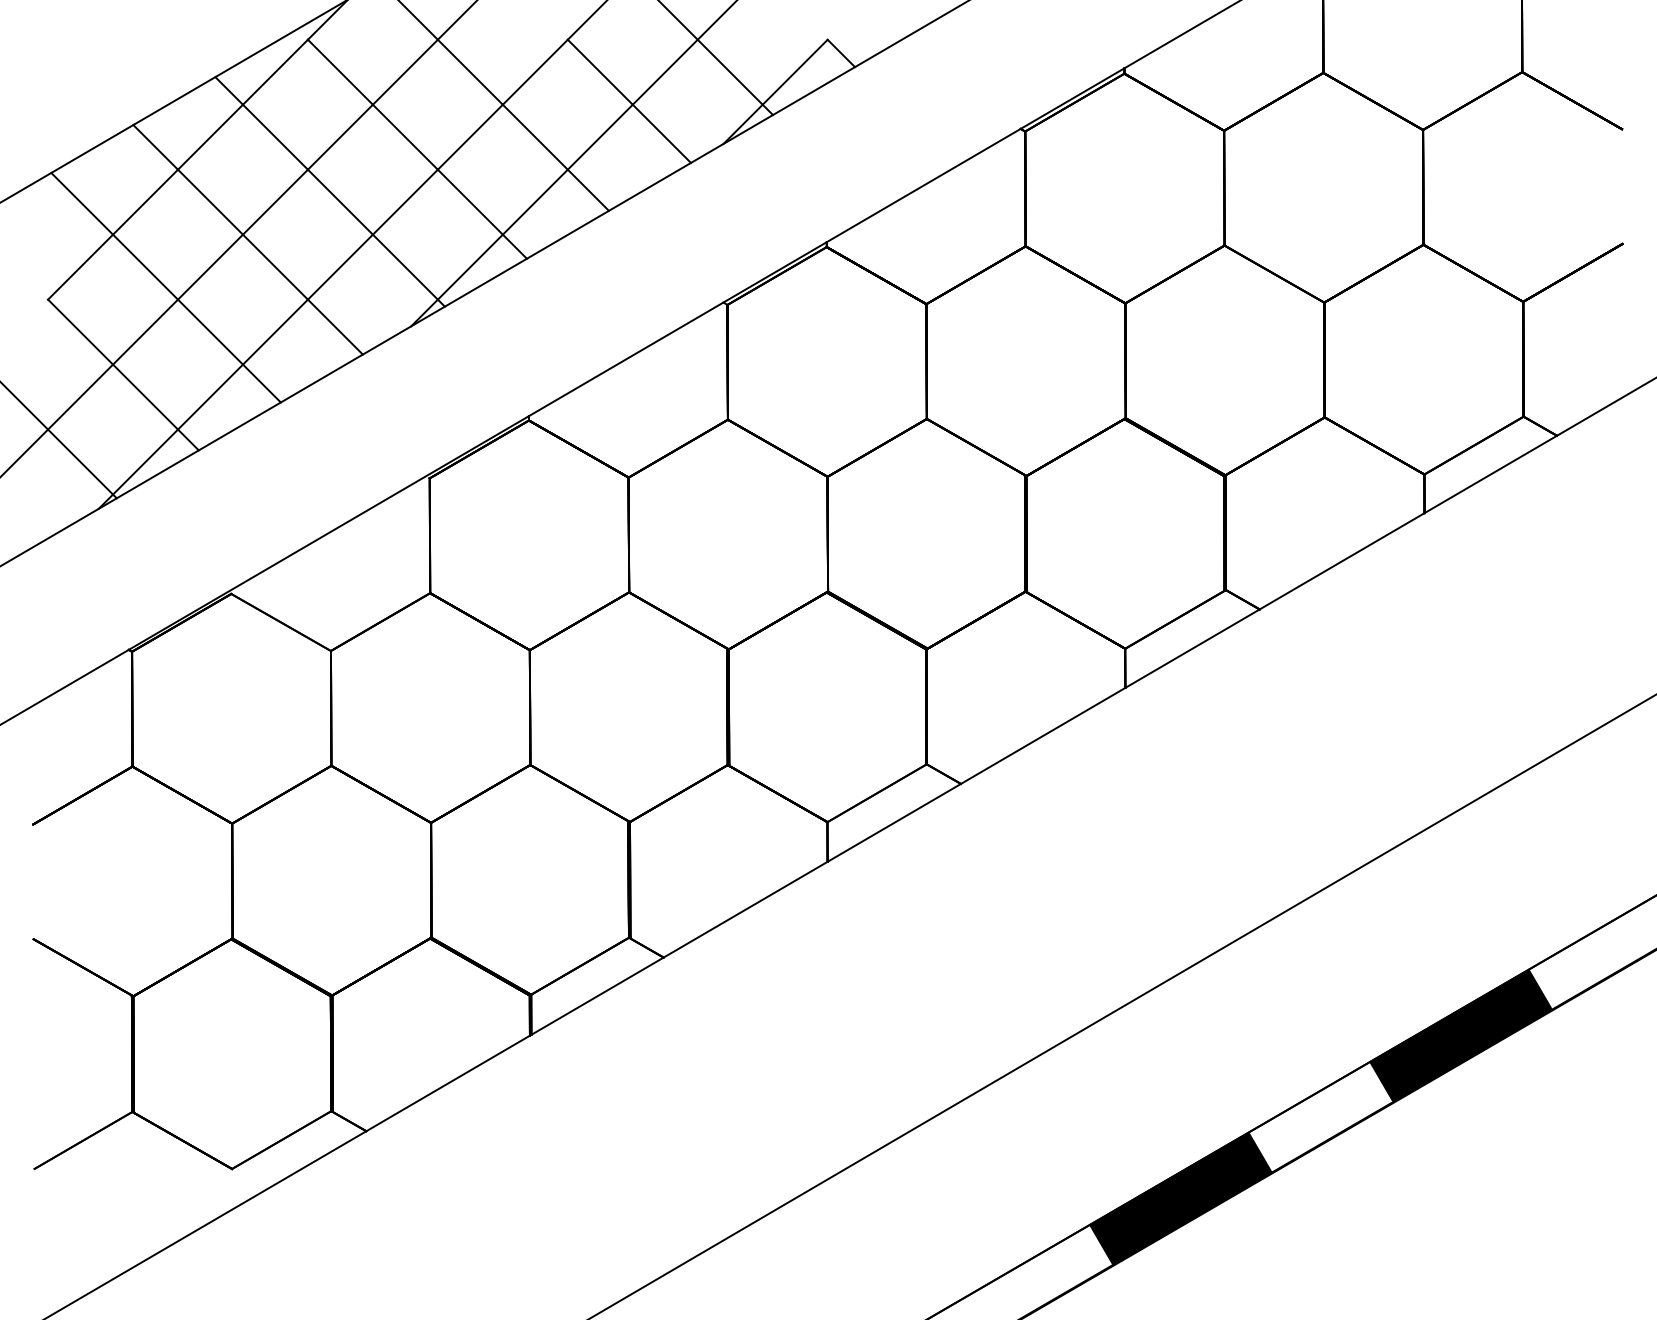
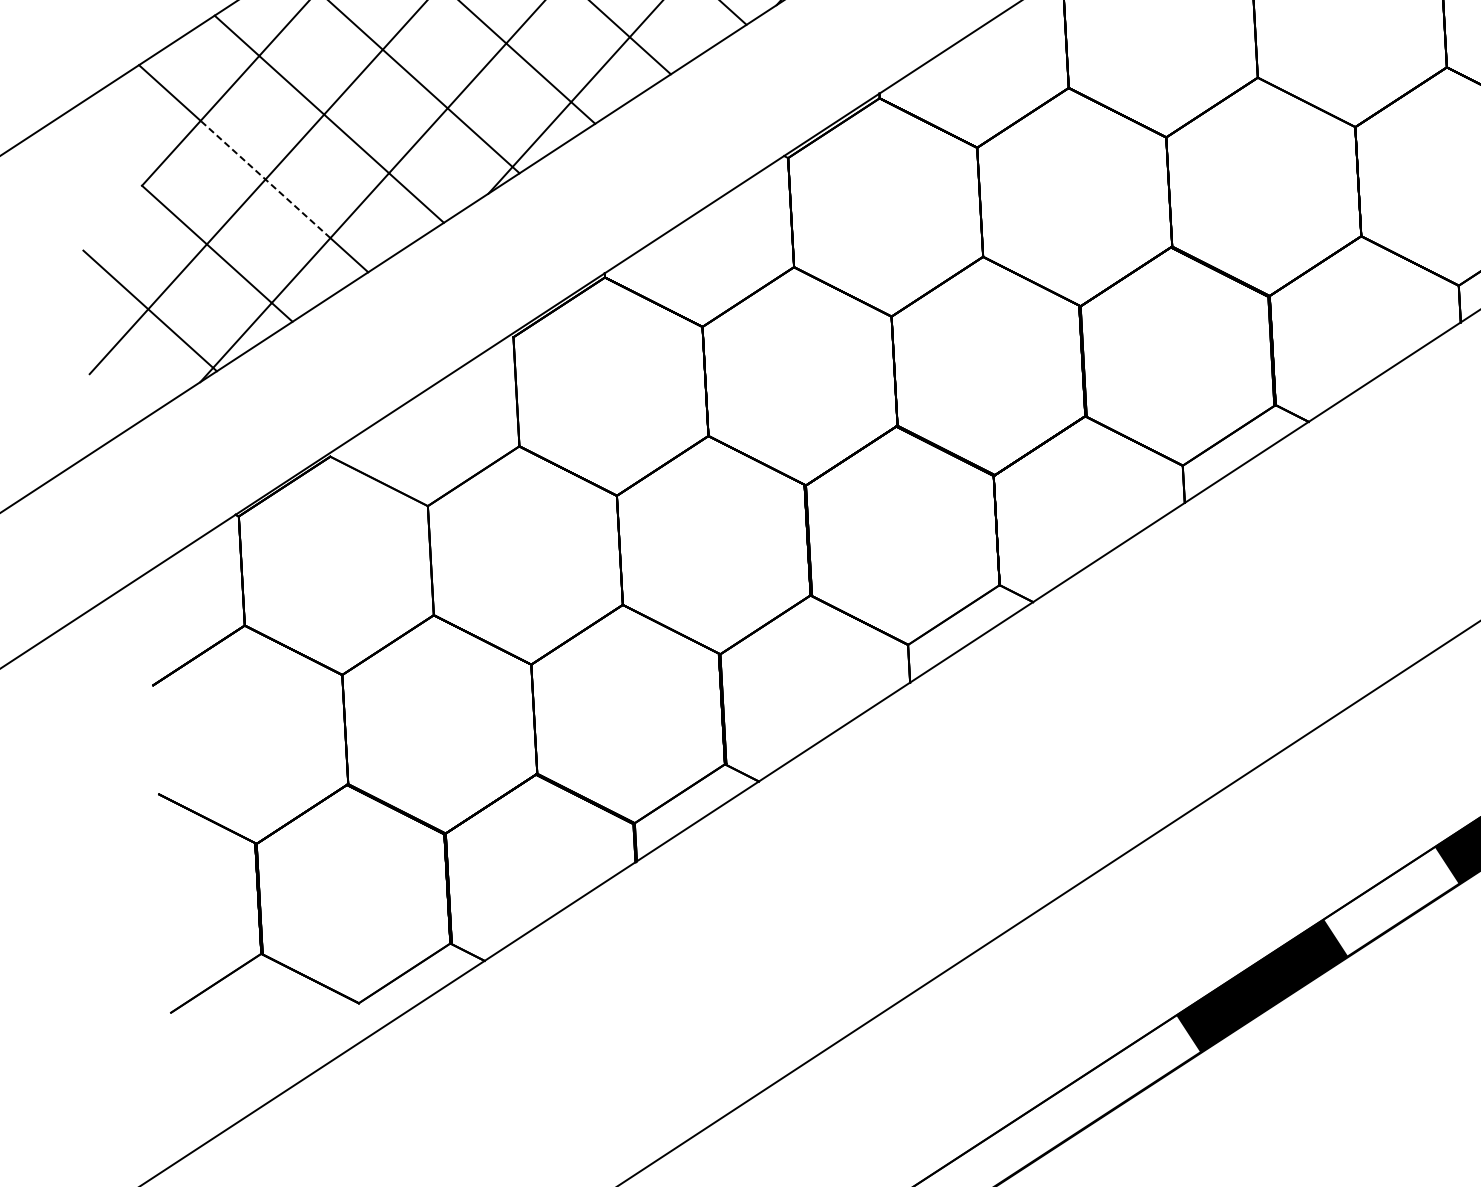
line: (178, 299) -> (266, 179), solid -> dashed

